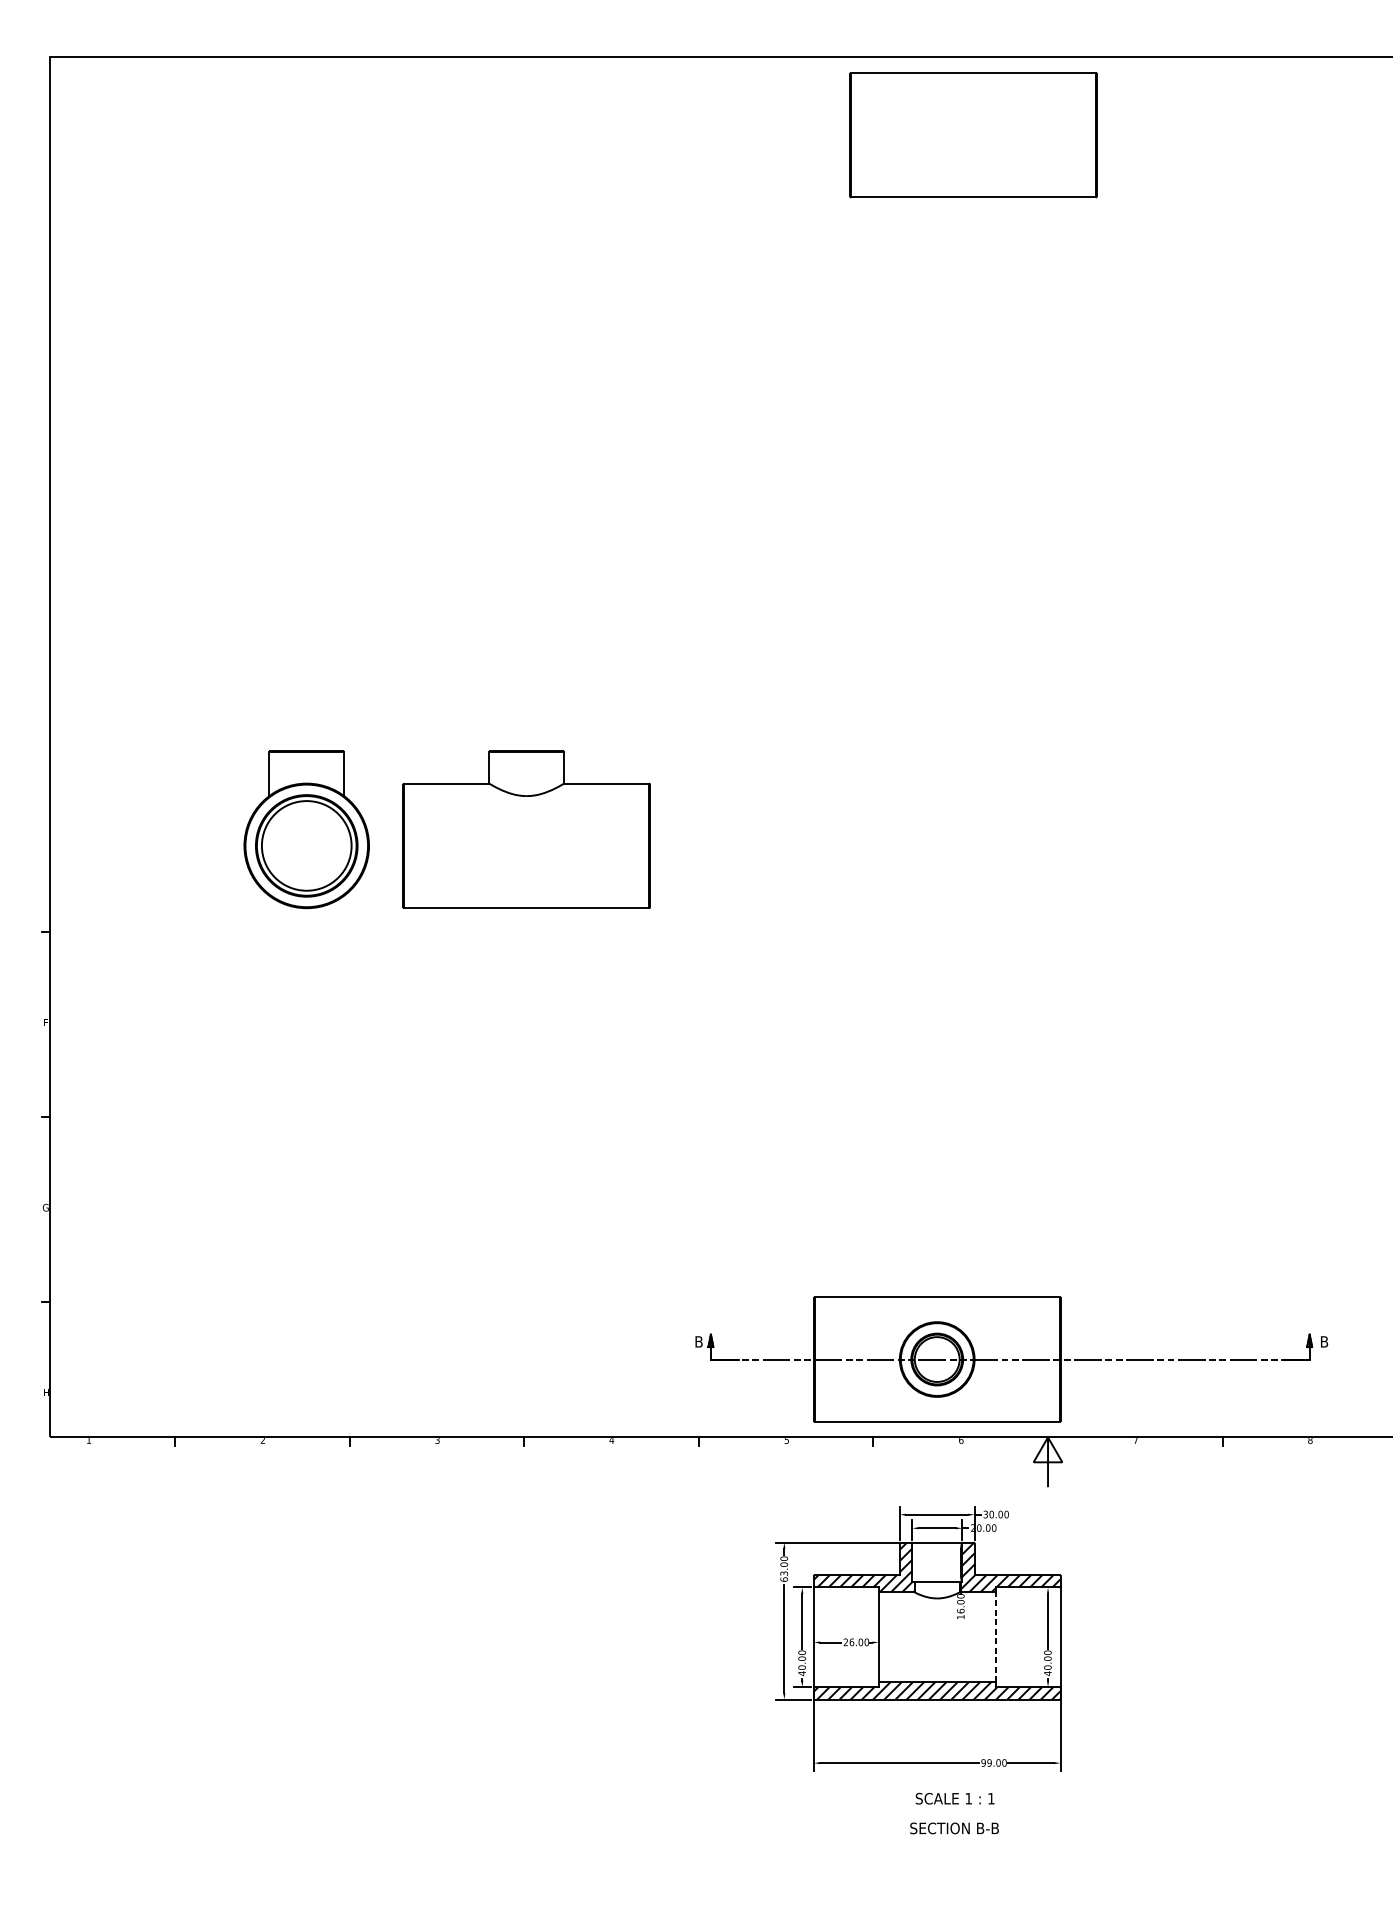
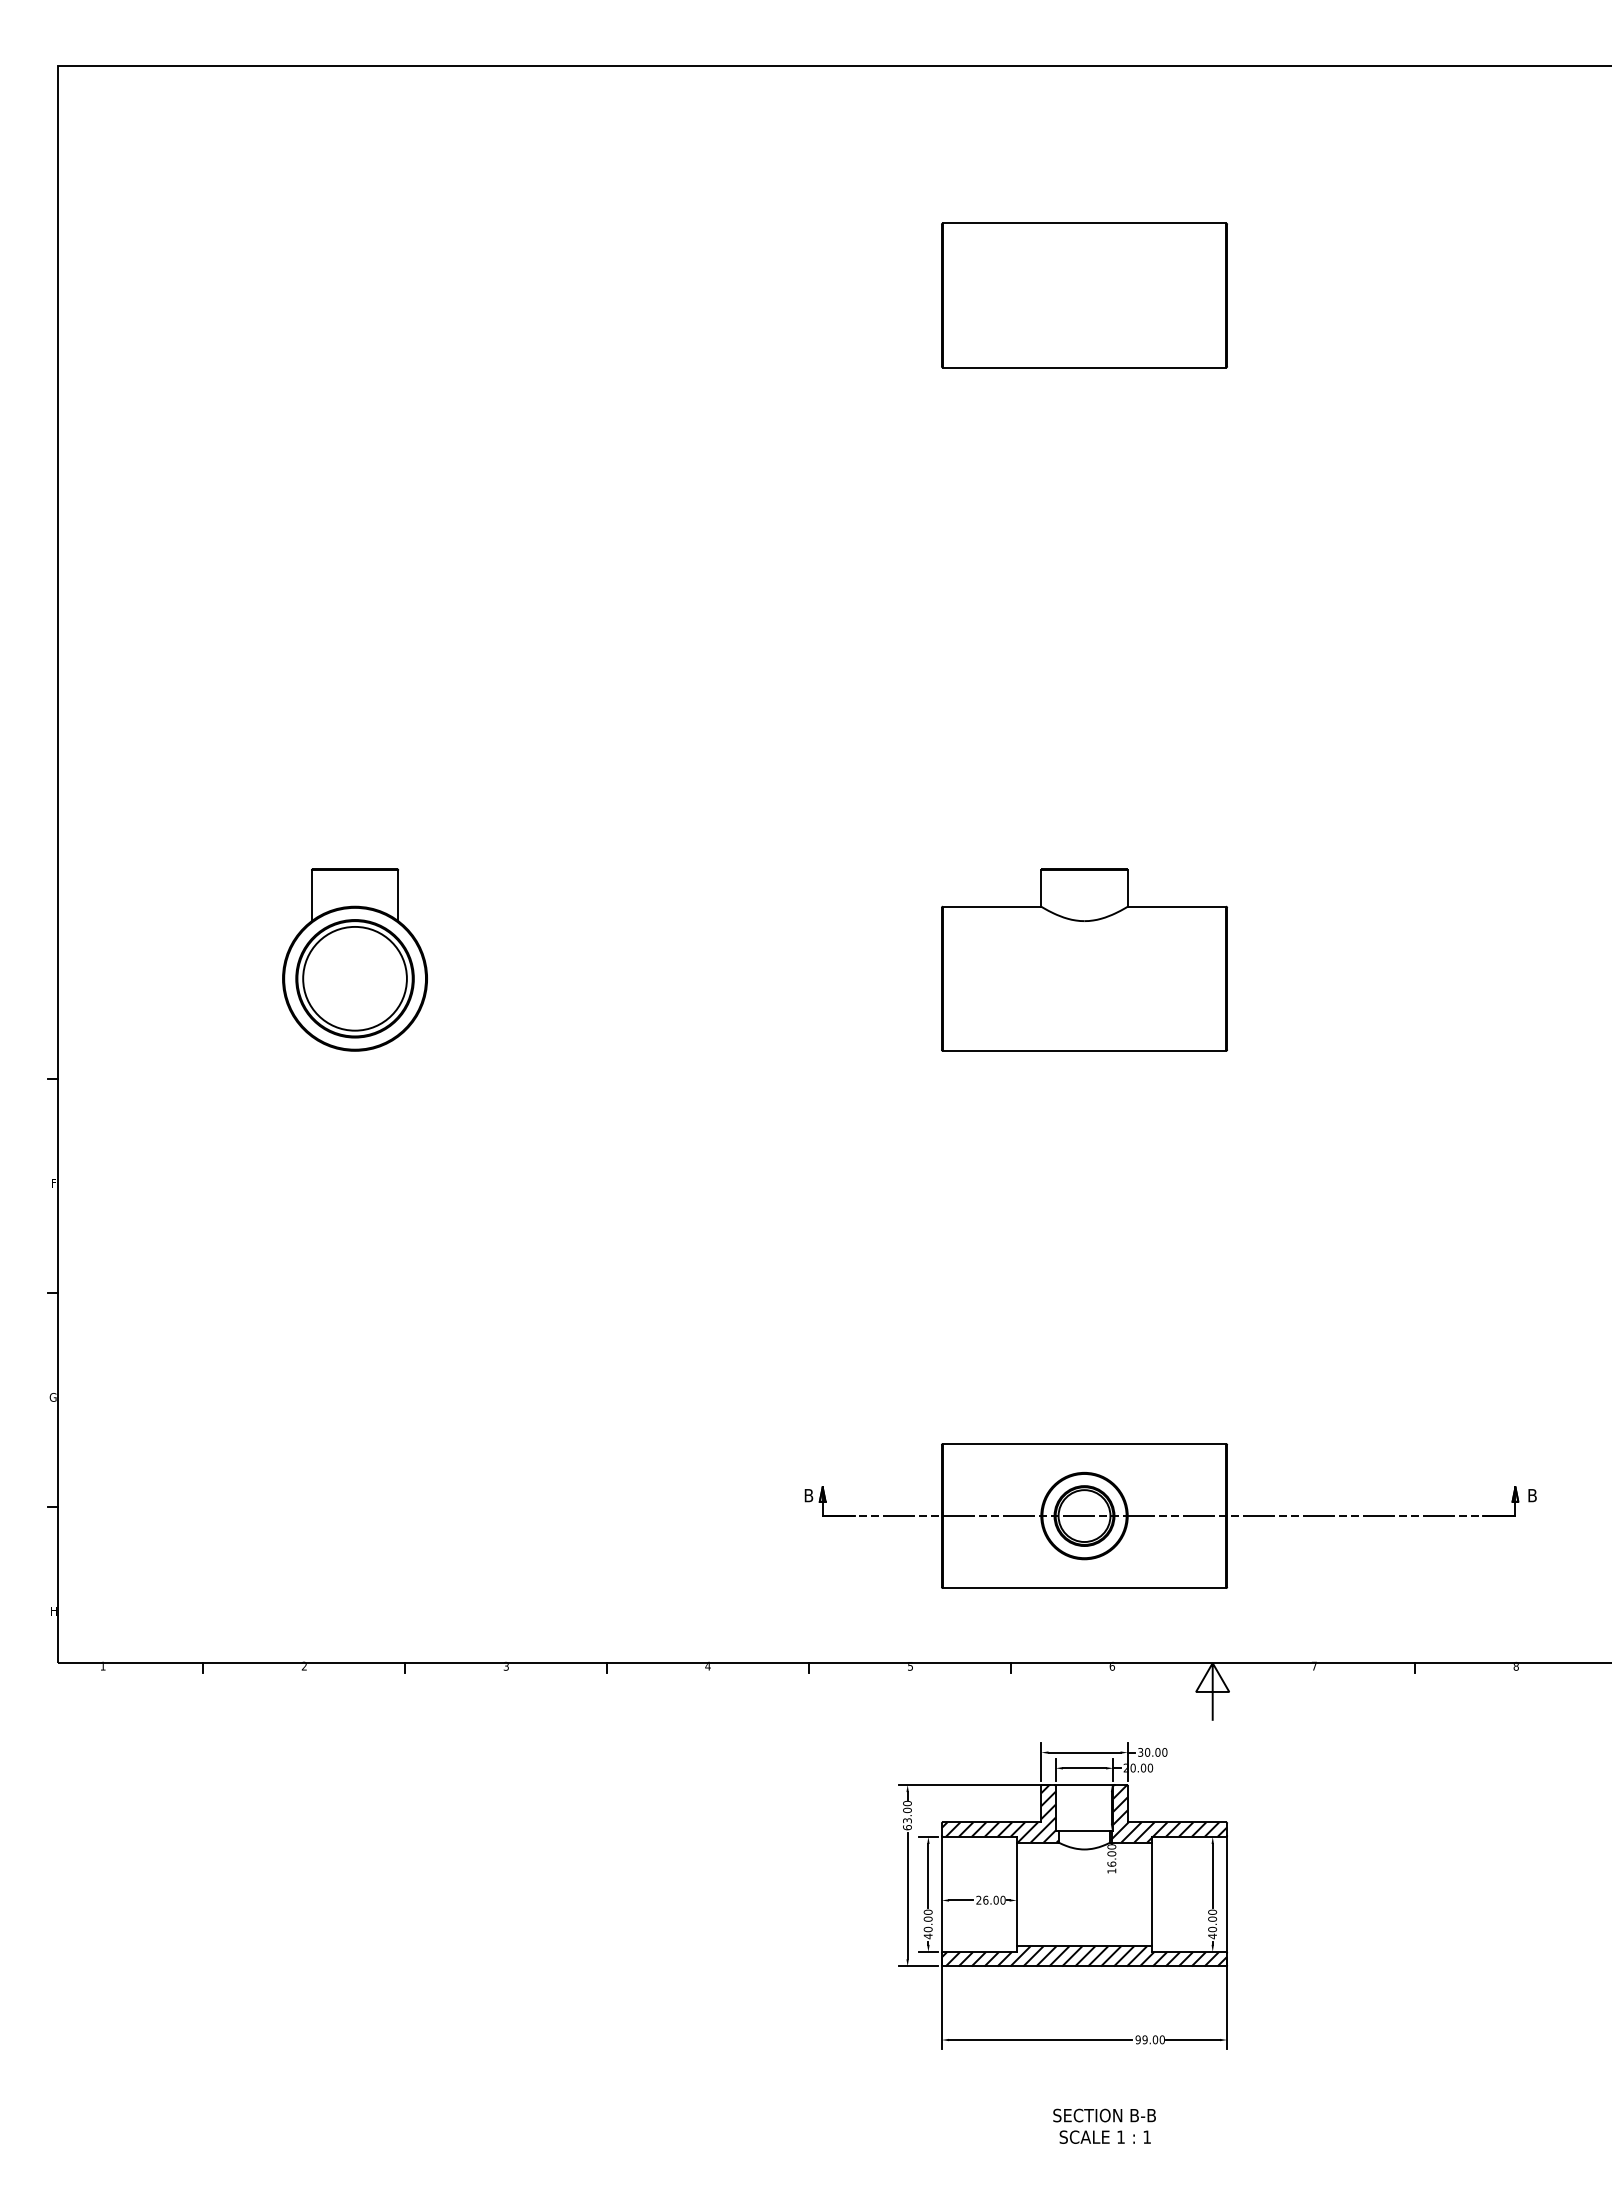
part: (973, 135) -> (1084, 295), moved
part: (526, 829) -> (1084, 959), moved
part: (1011, 1359) -> (1170, 1515), moved
line: (995, 1637) -> (1152, 1894), dashed -> solid
text: (954, 1798) -> (1104, 2136), moved

